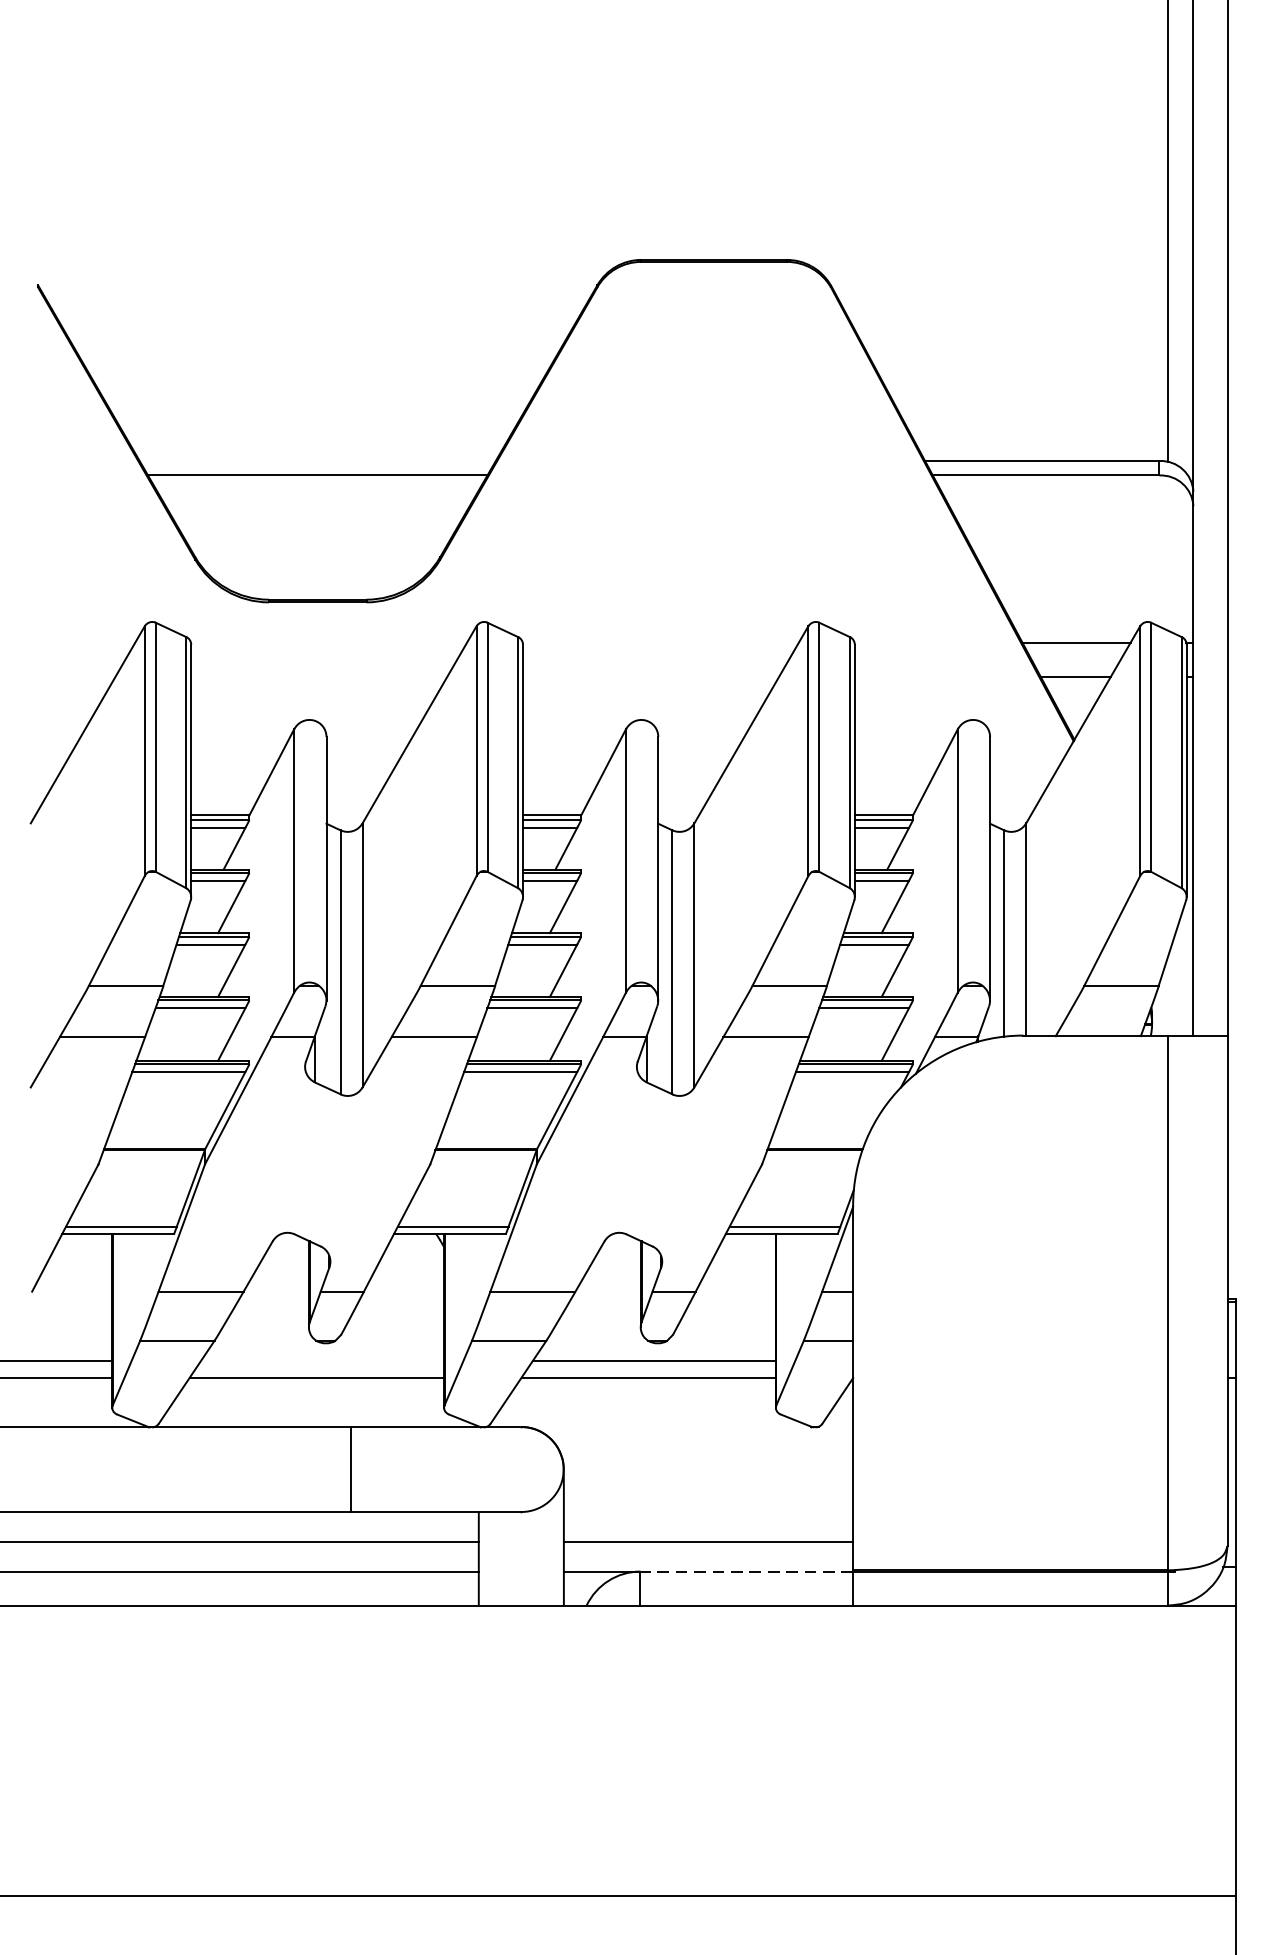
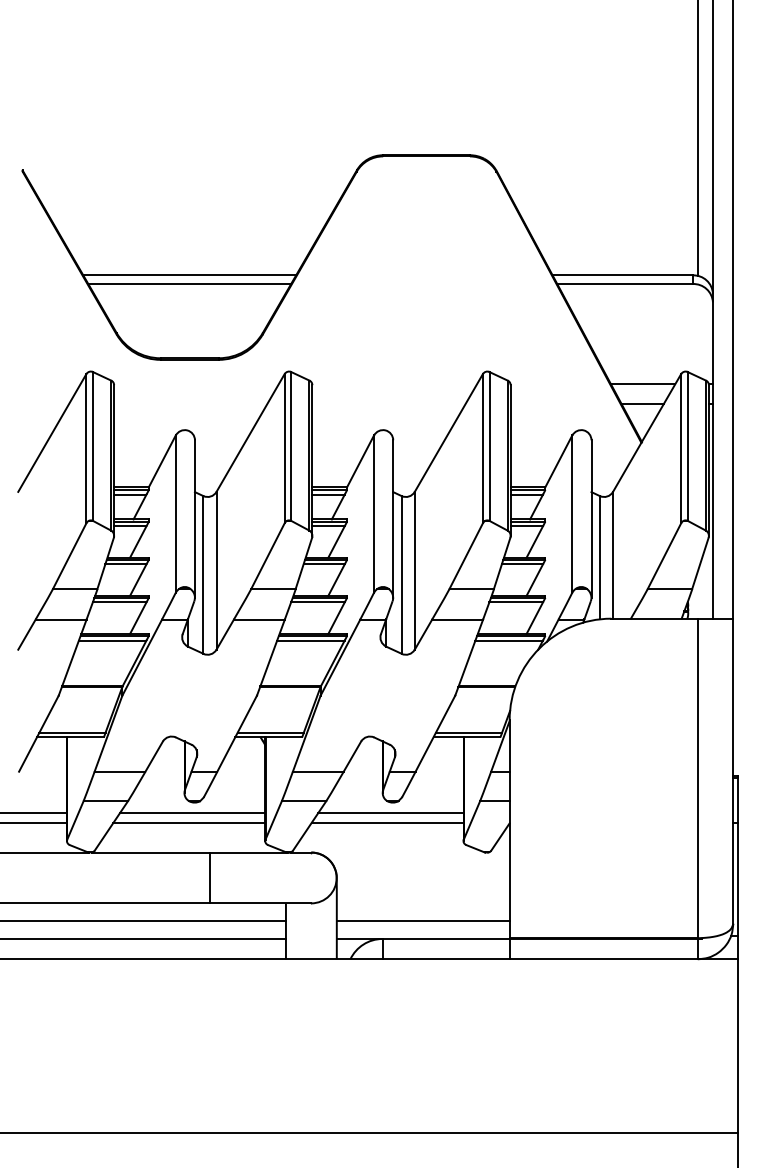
line: (317, 461) -> (189, 275), added
line: (322, 1361) -> (192, 813), added
line: (747, 1570) -> (446, 938), dashed -> solid

